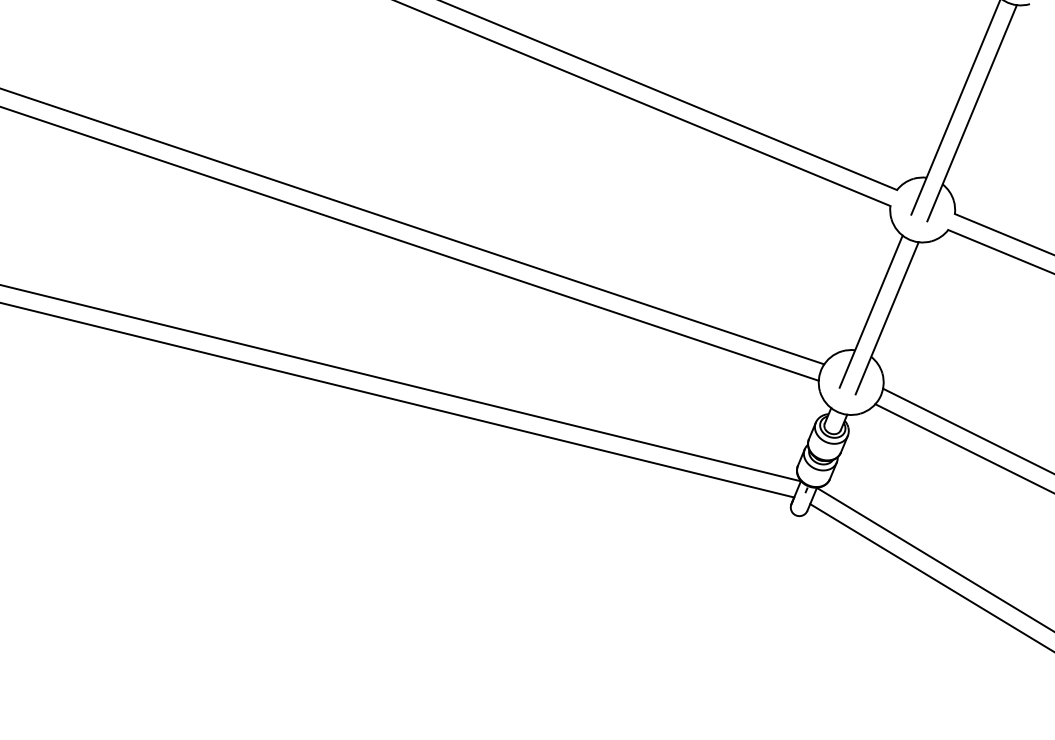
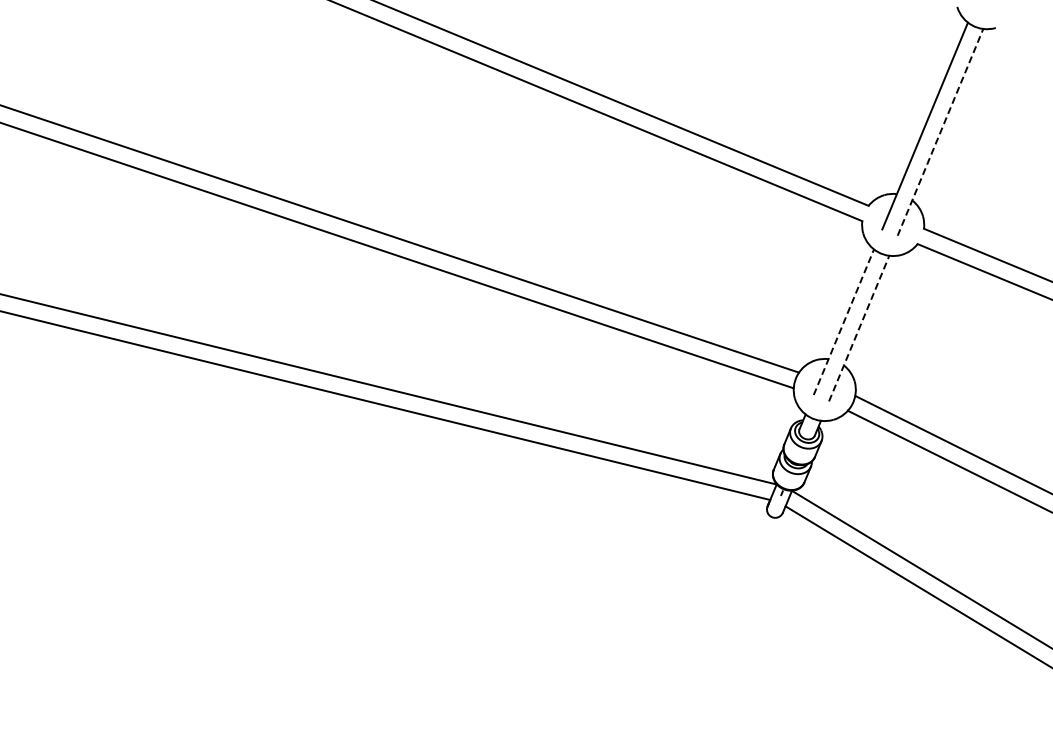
line: (972, 113) -> (940, 132), solid -> dashed
line: (870, 311) -> (843, 322), solid -> dashed
line: (887, 318) -> (859, 328), solid -> dashed

